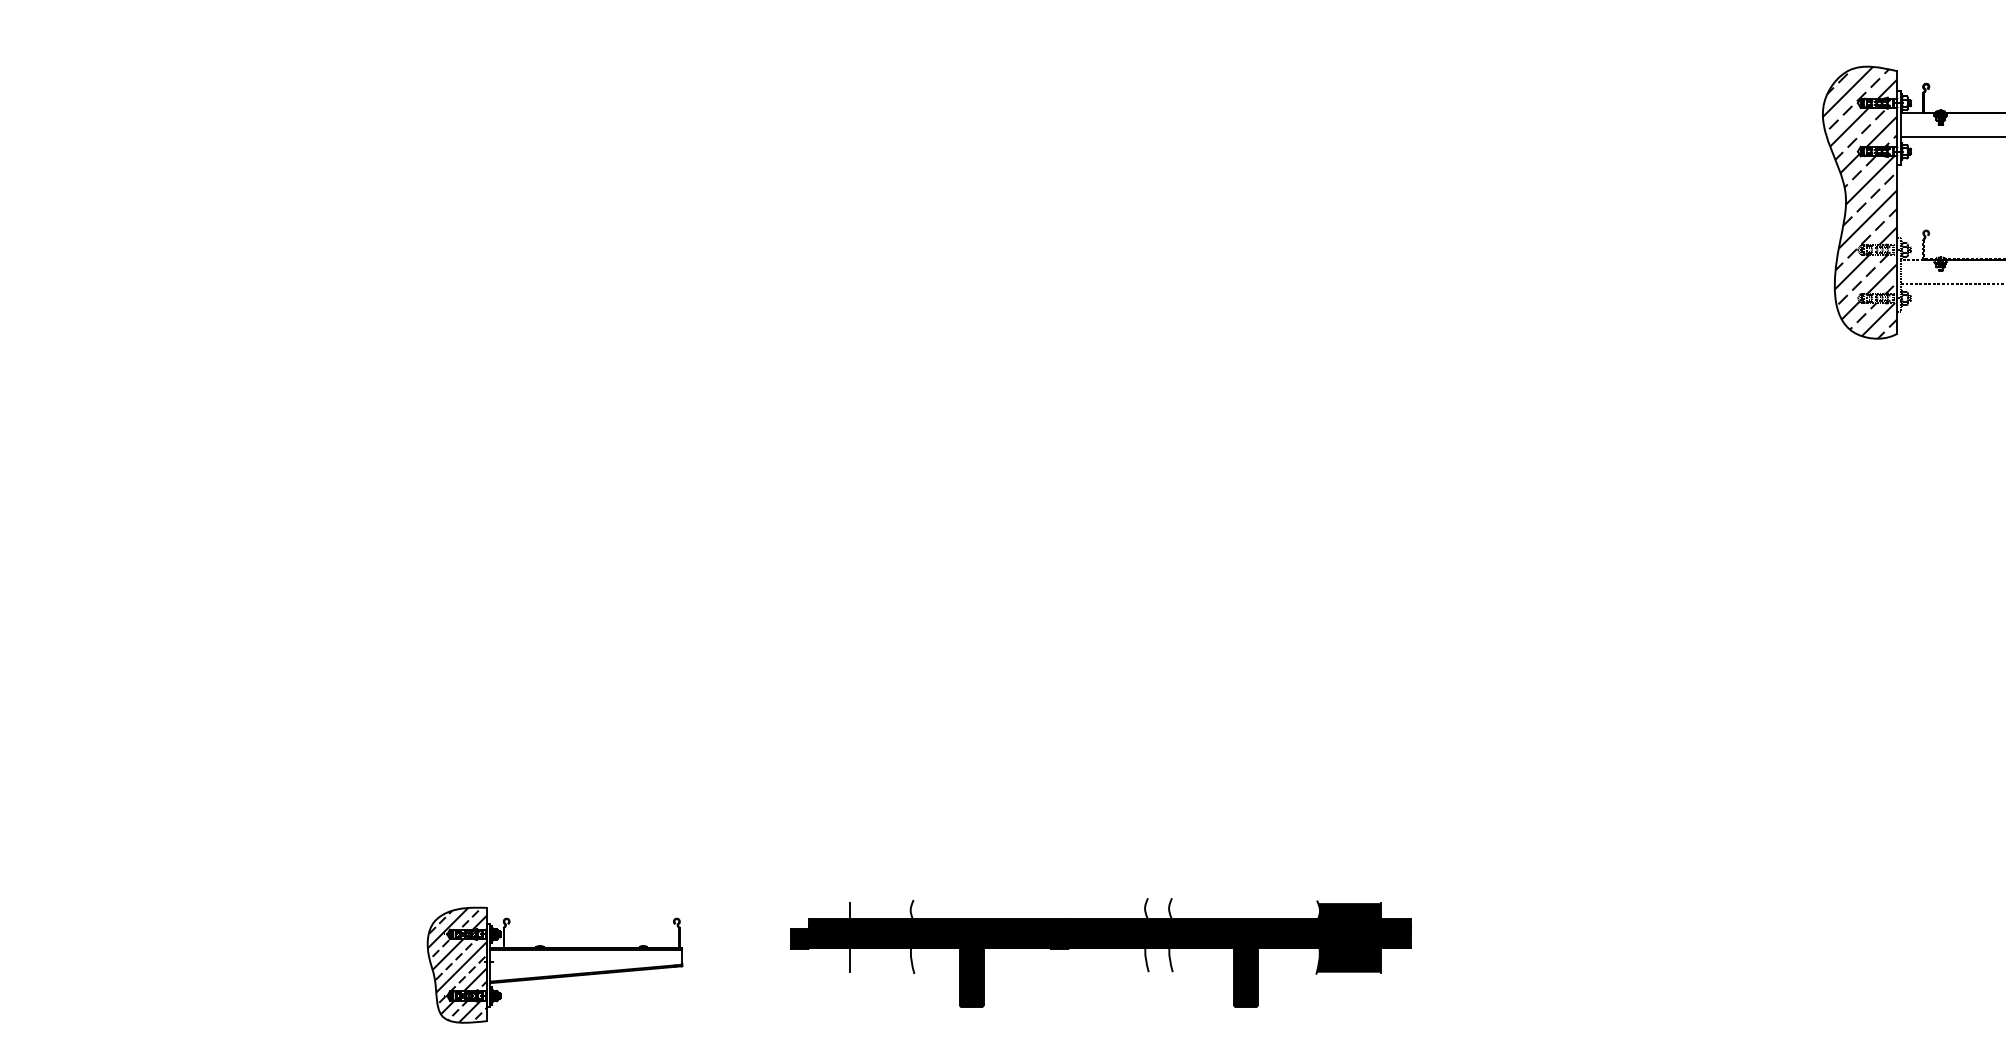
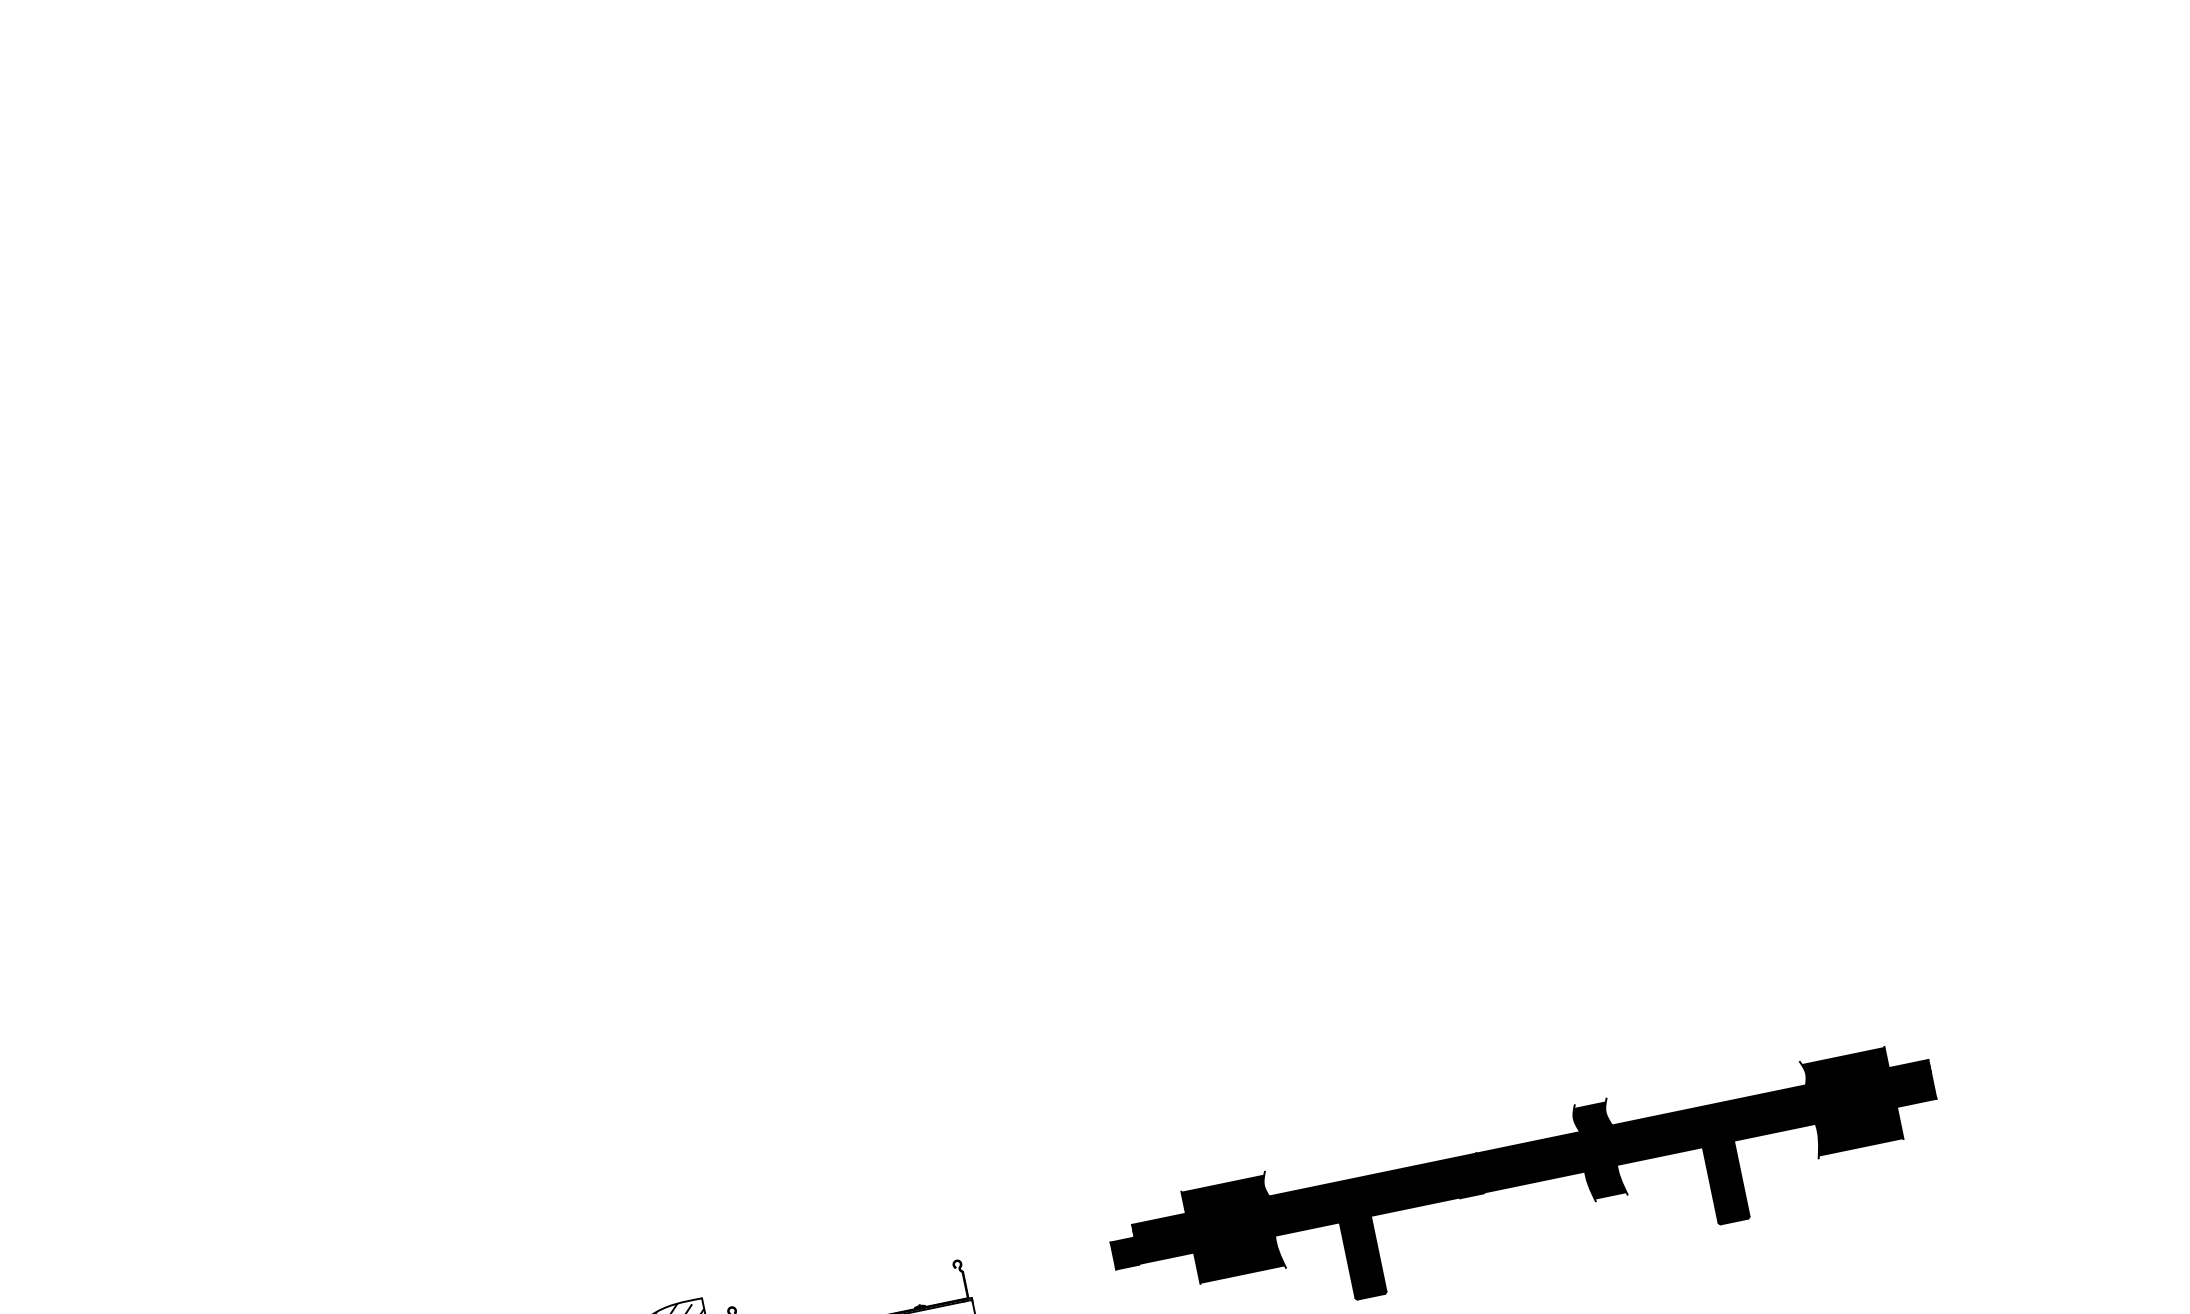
fill: (1159, 935) -> (1600, 1150), added
fill: (882, 937) -> (1234, 1229), added

